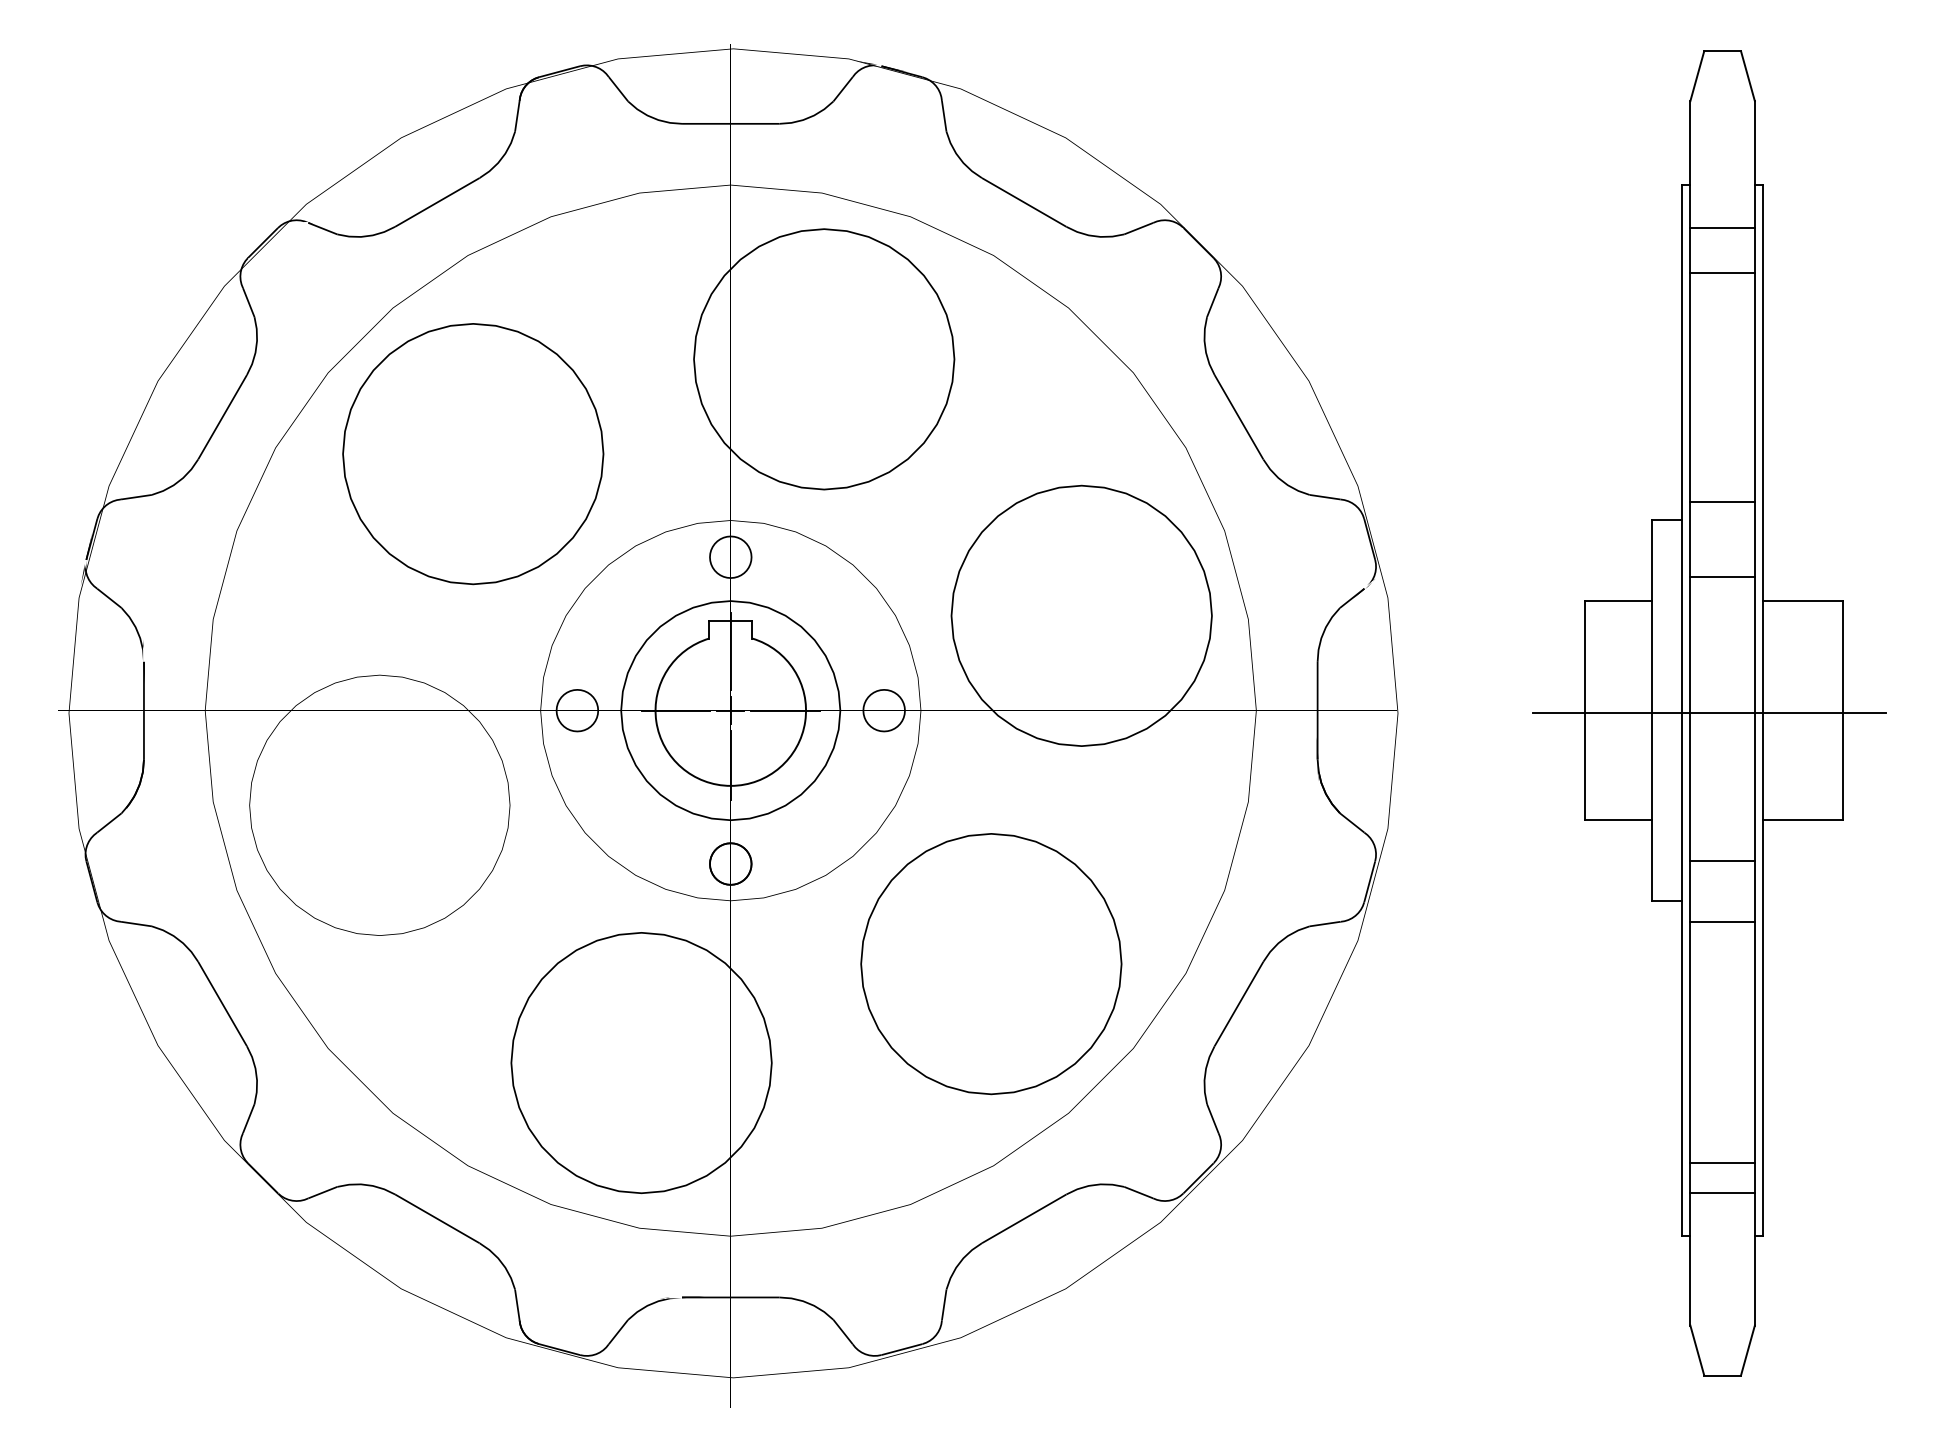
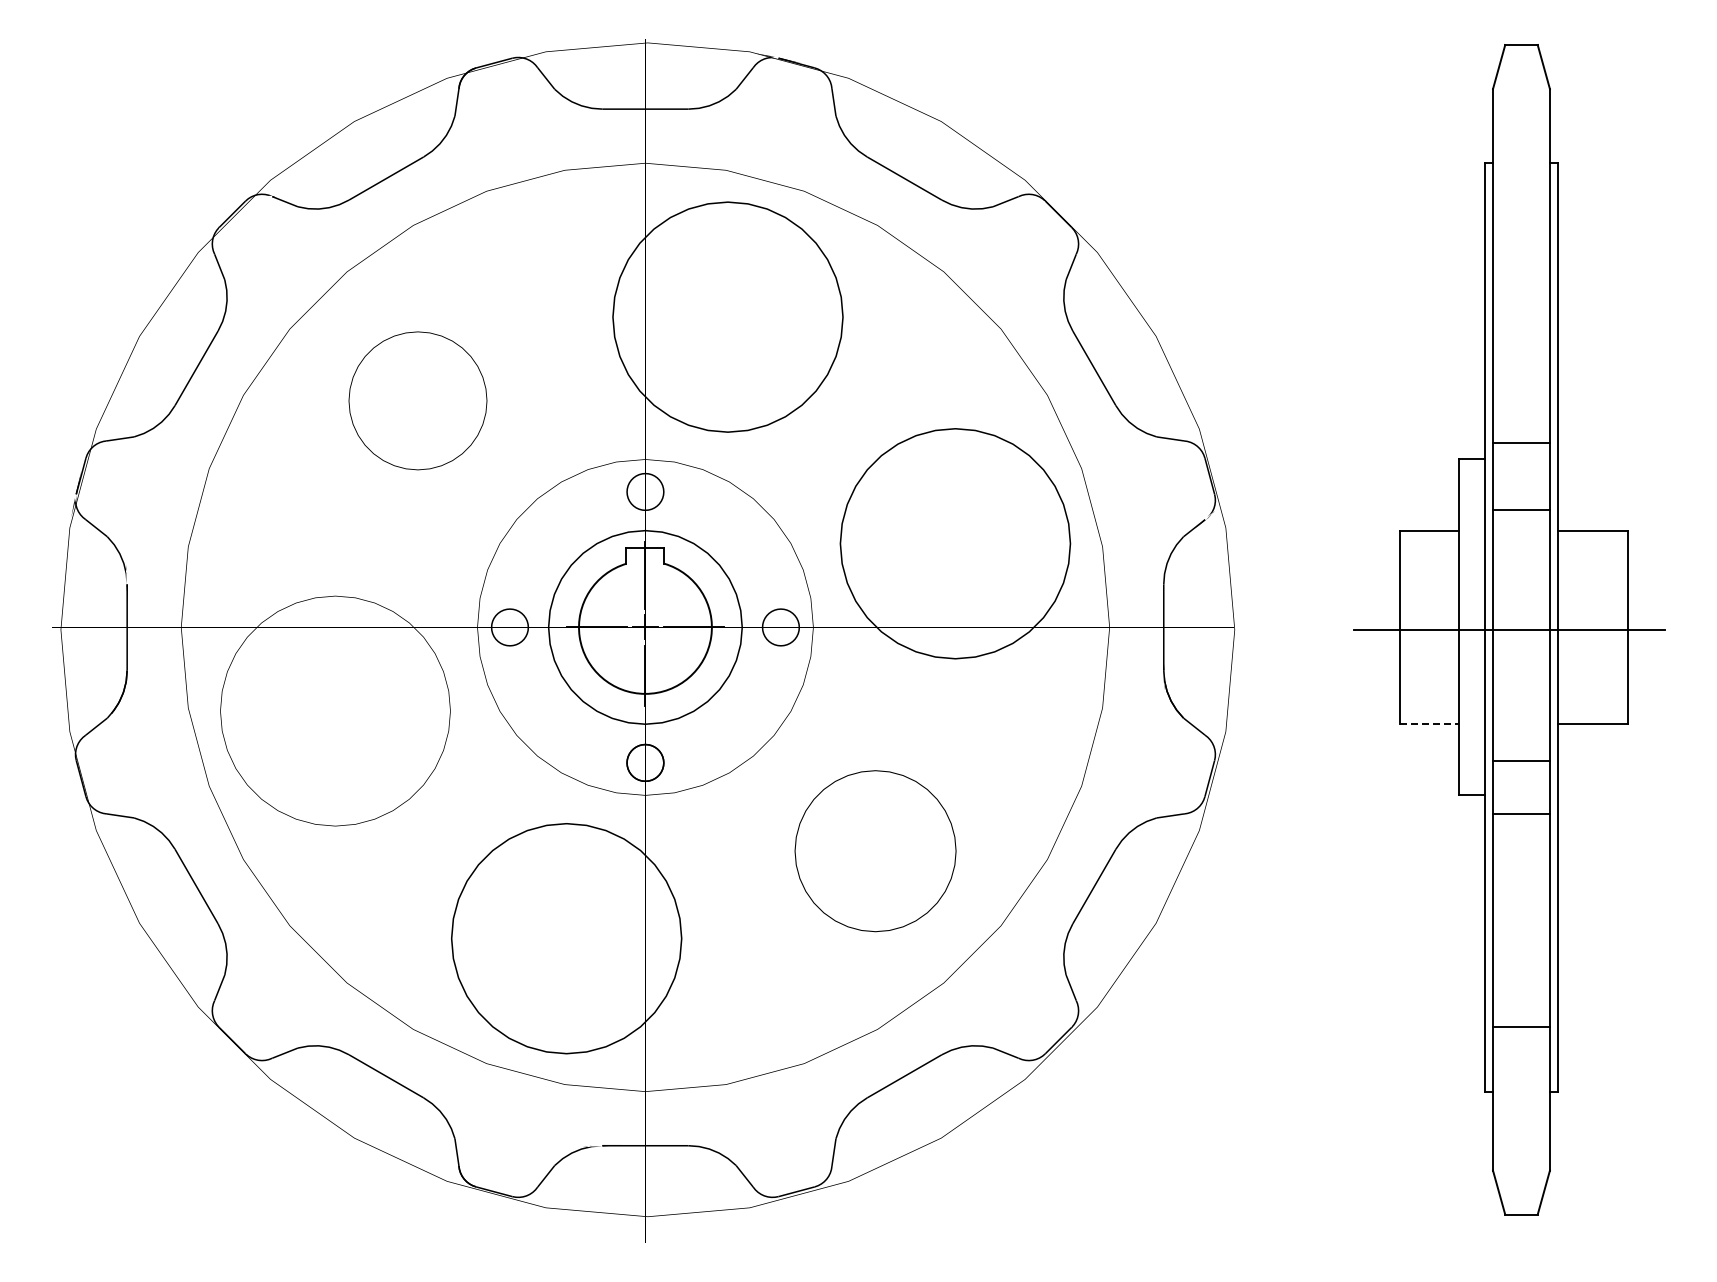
line: (1722, 228) -> (1521, 201), removed
line: (1722, 272) -> (1521, 240), removed
part: (472, 453) -> (417, 400), size x0.6
line: (1618, 820) -> (1429, 724), solid -> dashed
part: (991, 963) -> (875, 850), size x0.7
line: (1722, 1193) -> (1521, 1053), removed

